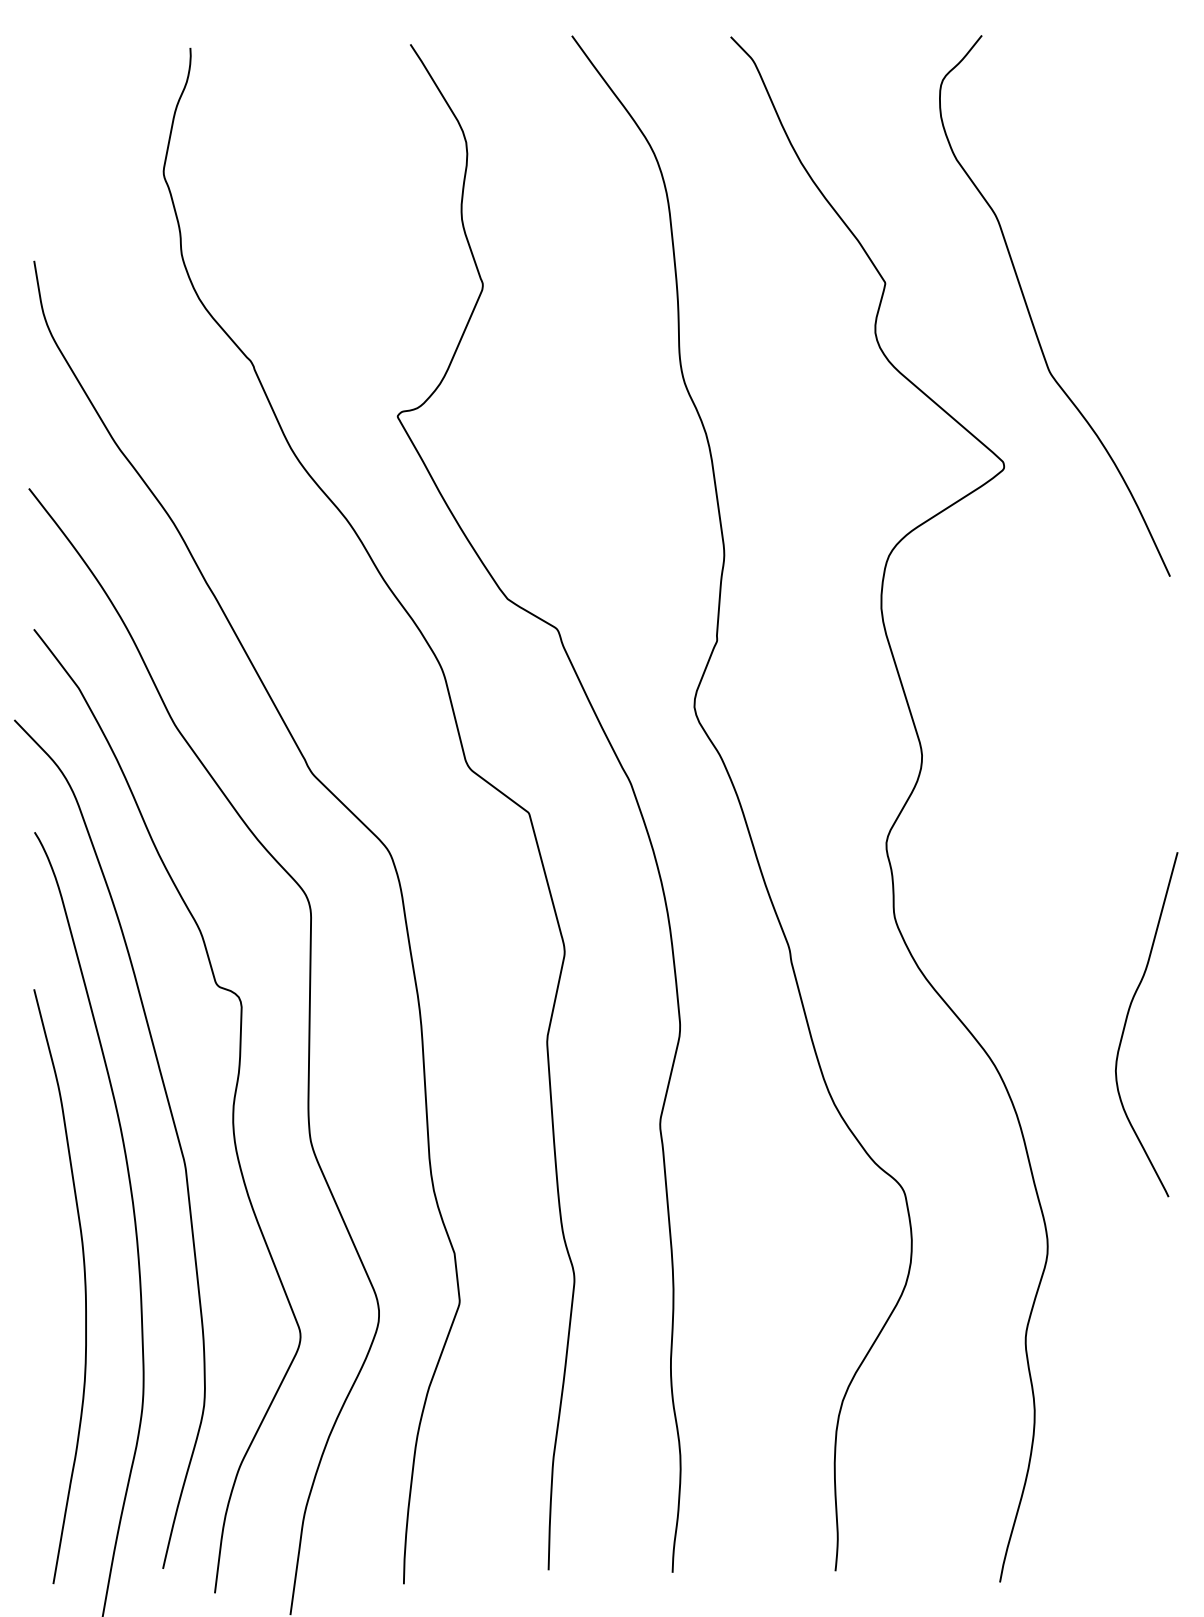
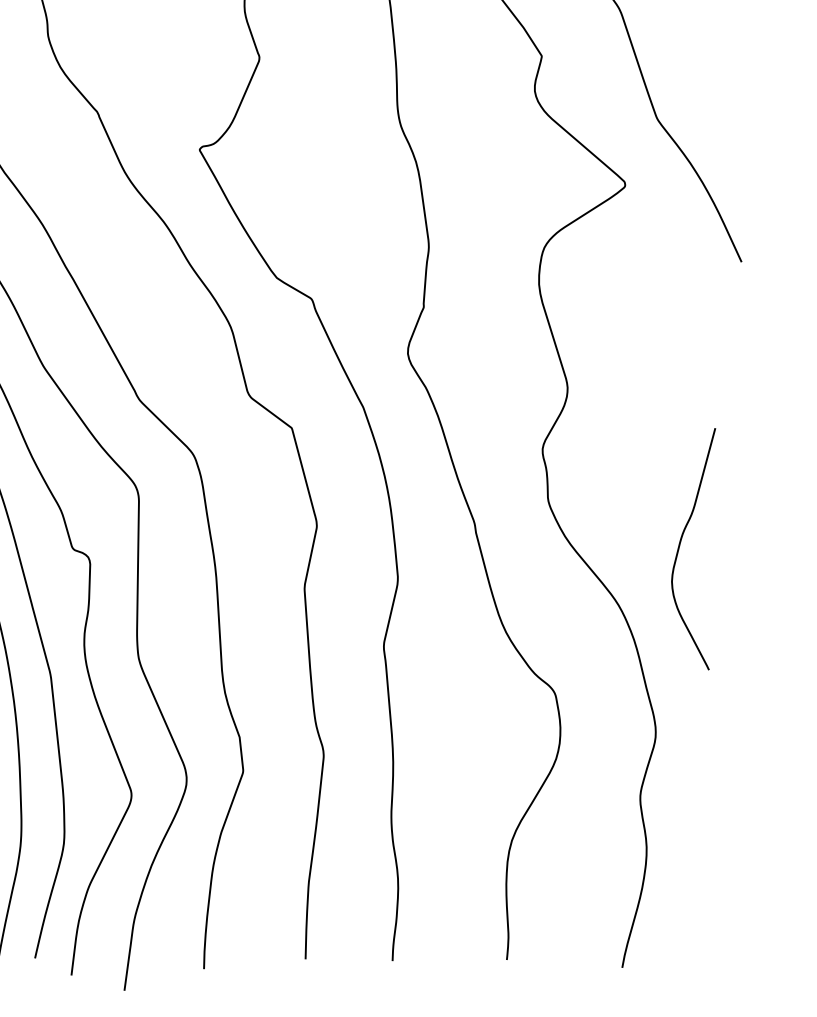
curve: (1127, 1019) -> (680, 545), moved

